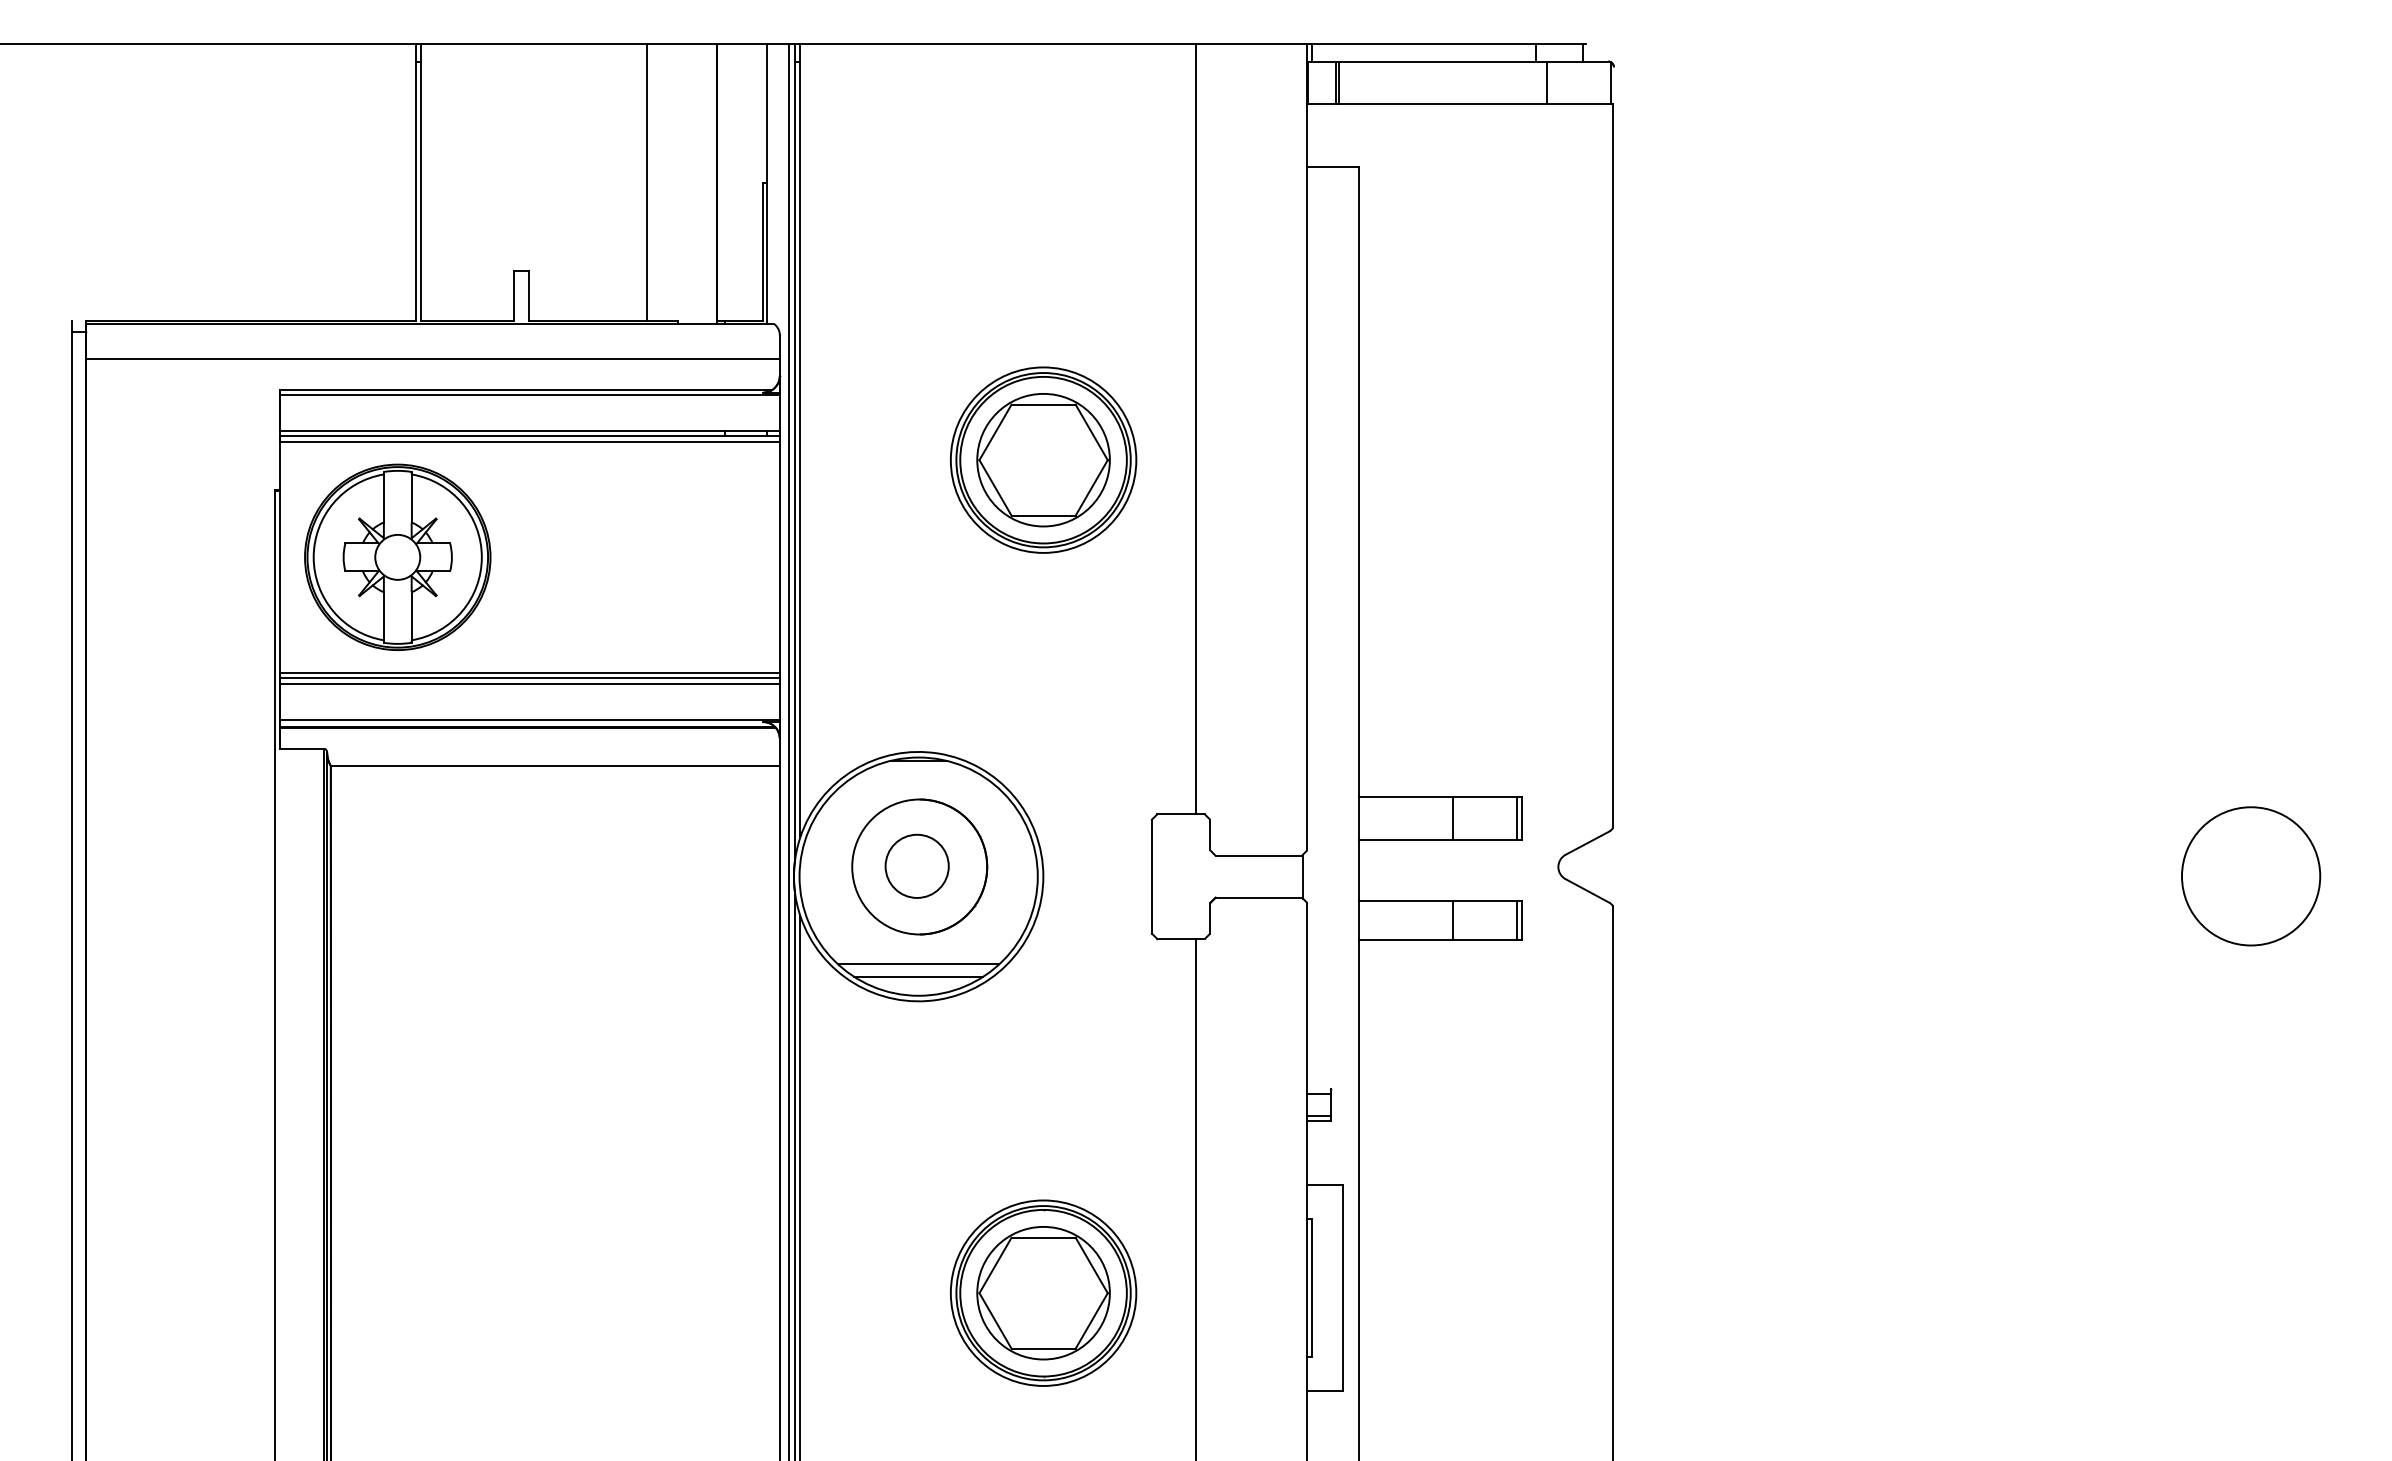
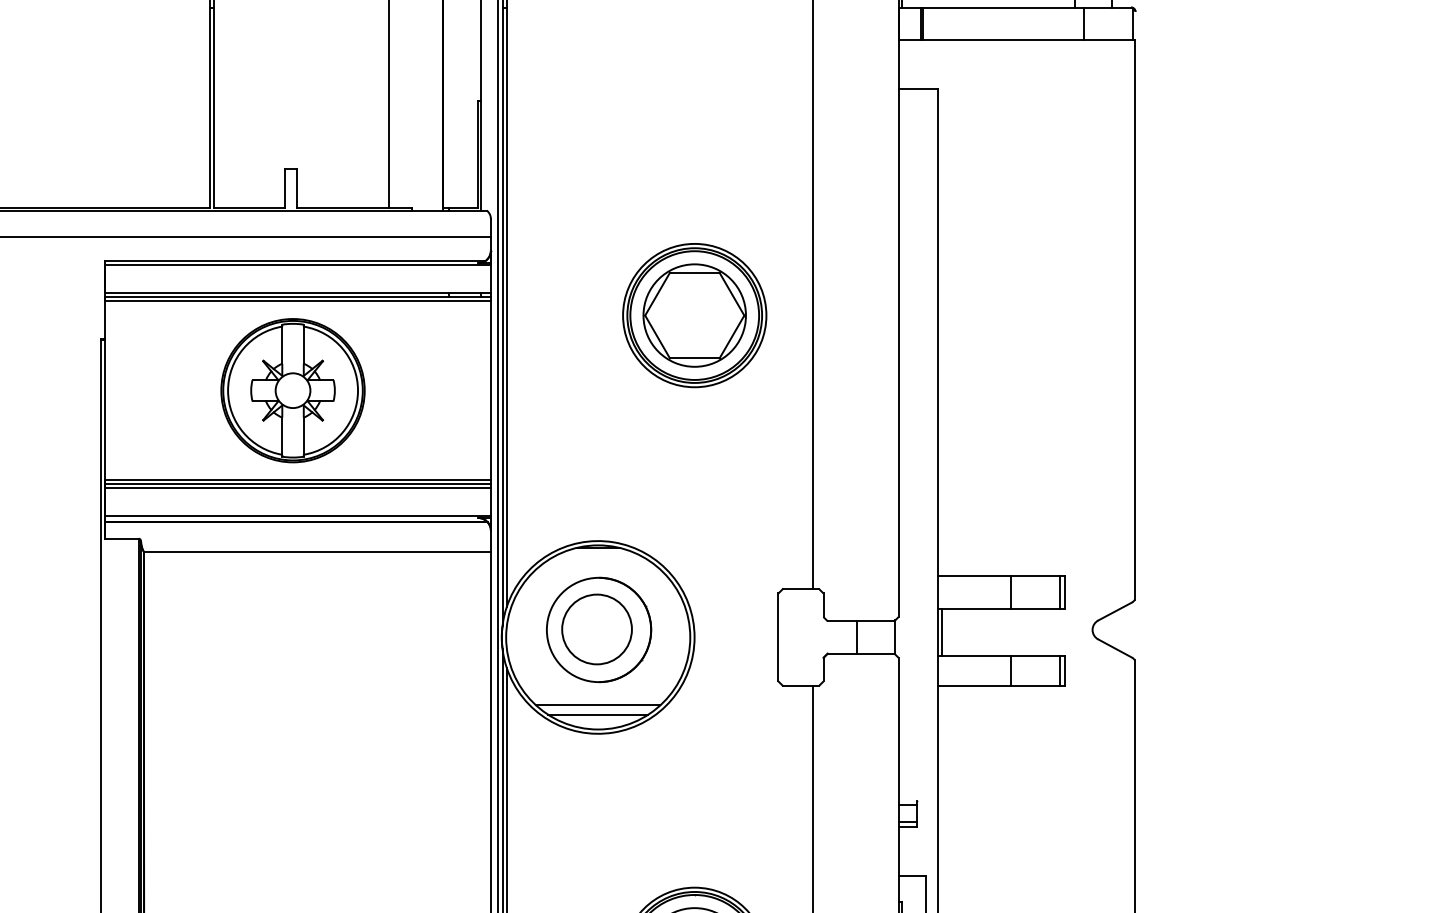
part: (397, 556) -> (292, 390), moved
circle: (917, 866) -> (597, 629), size x1.43
line: (1363, 870) -> (941, 632), added
line: (1252, 876) -> (856, 637), added

